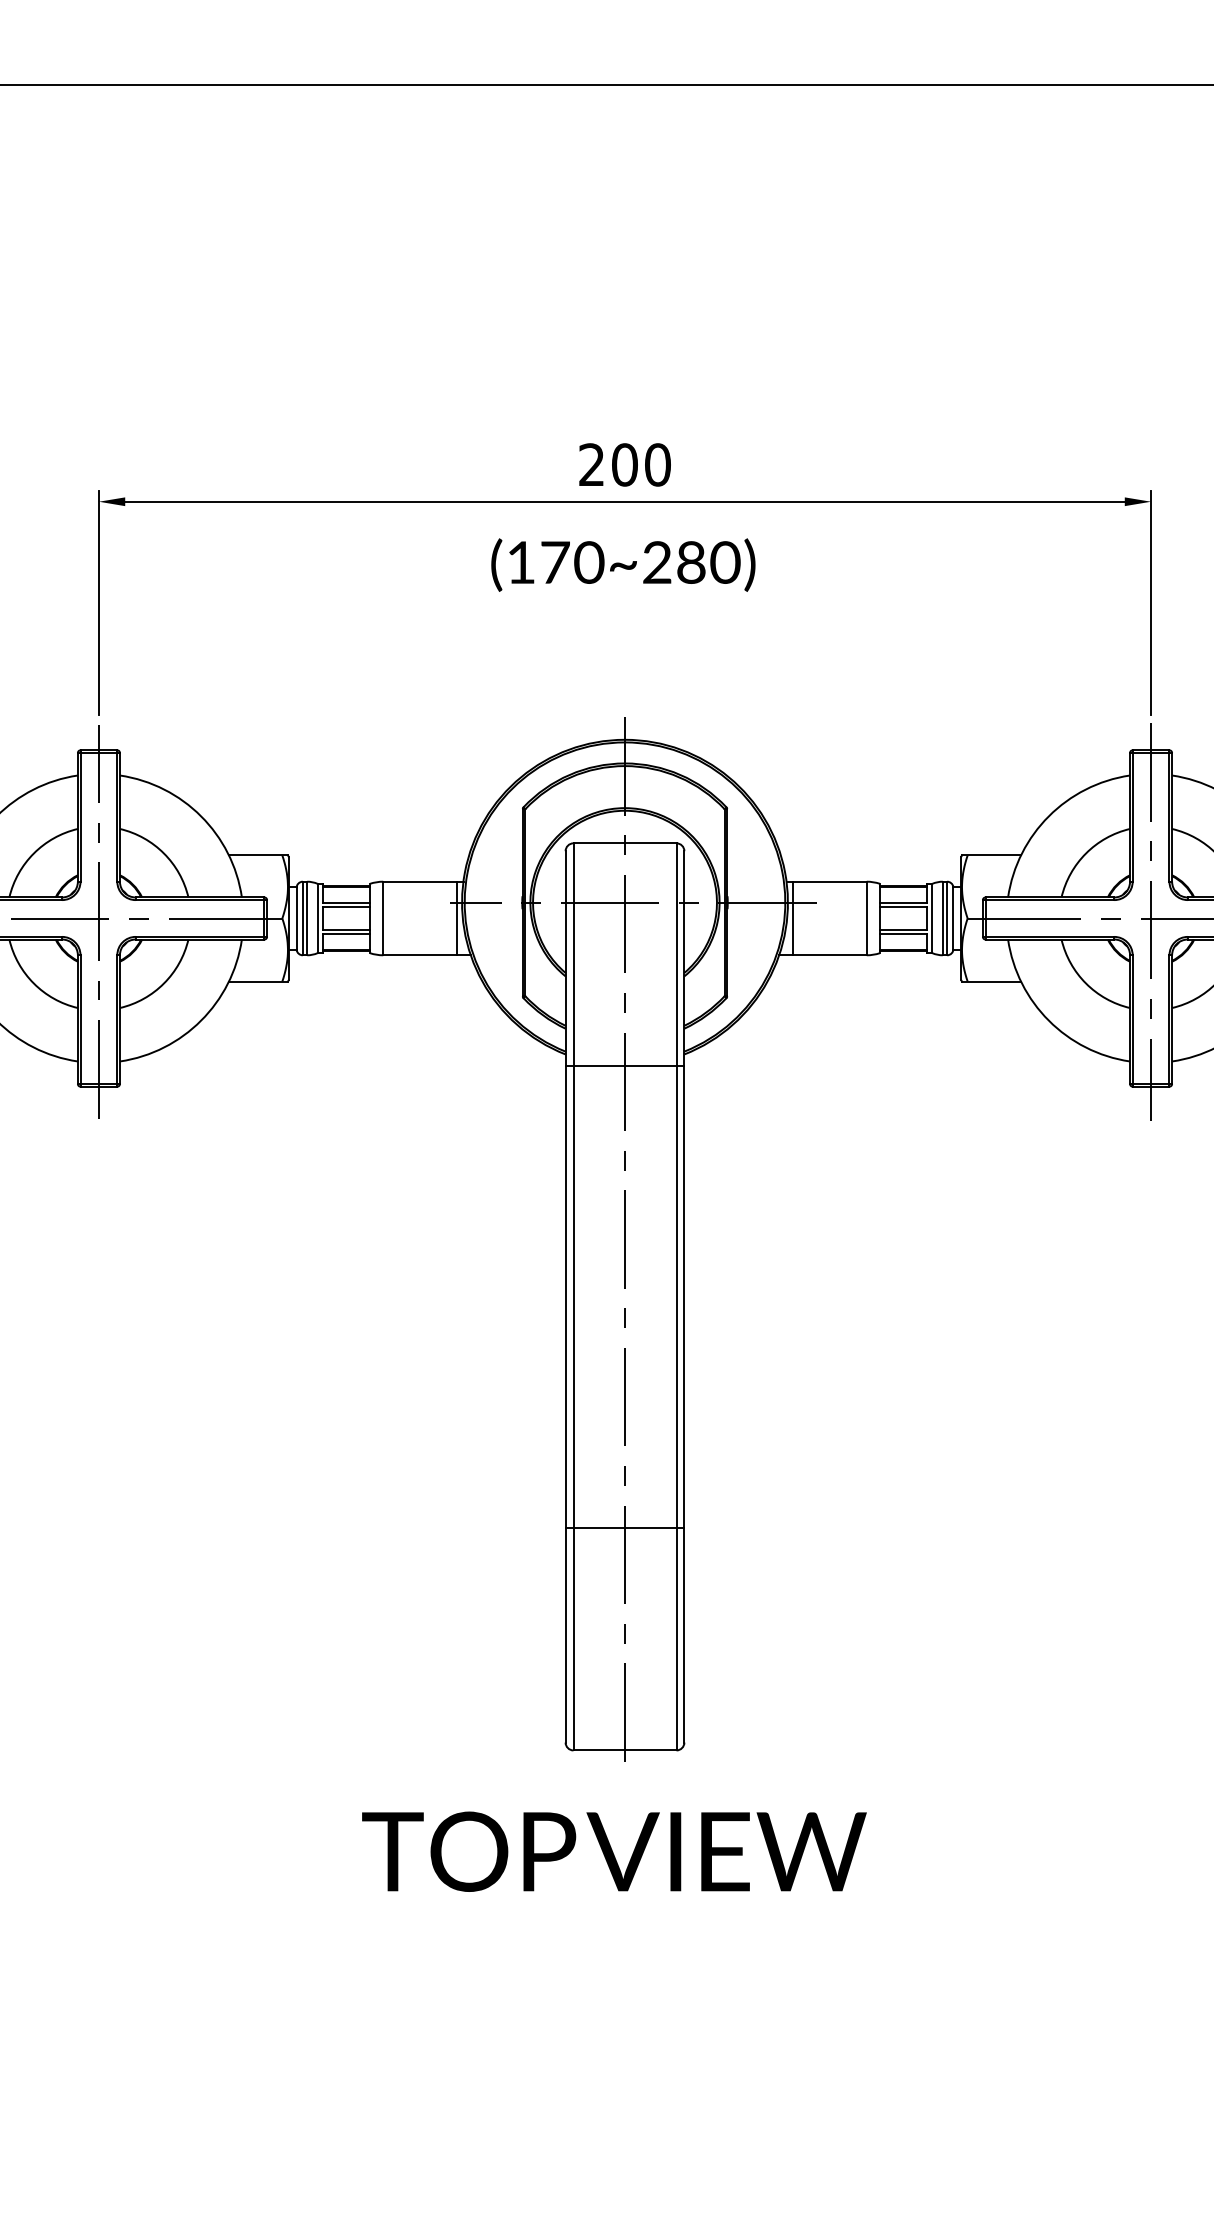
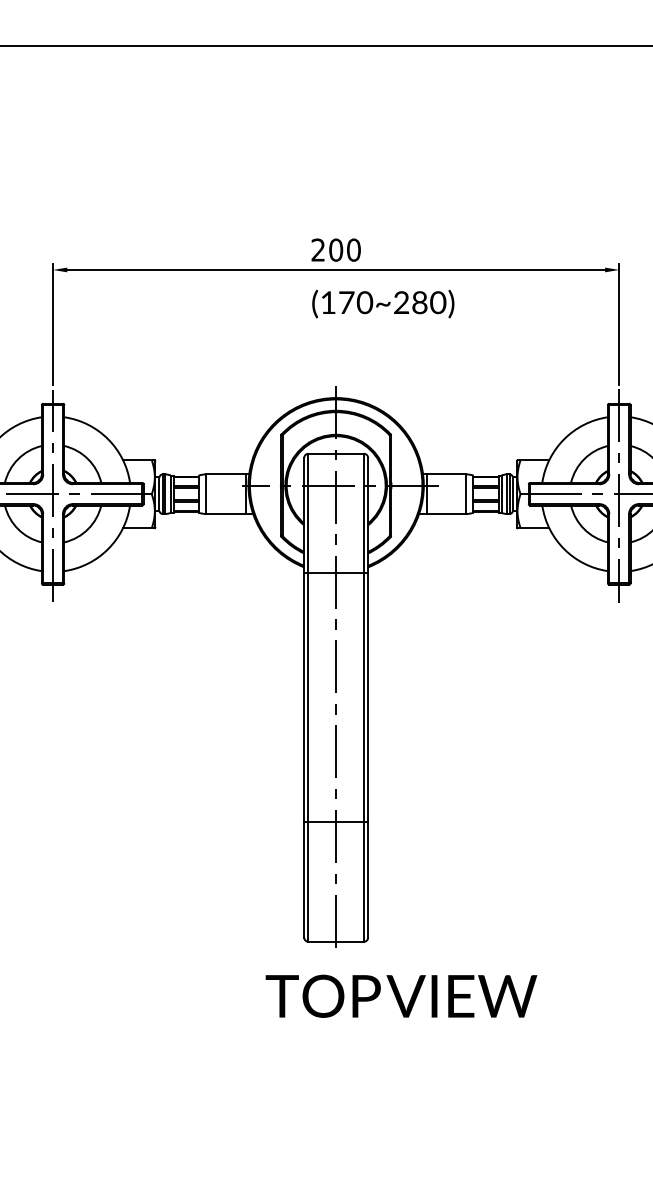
text: (623, 564) -> (383, 303), moved
text: (614, 1850) -> (401, 995), moved

